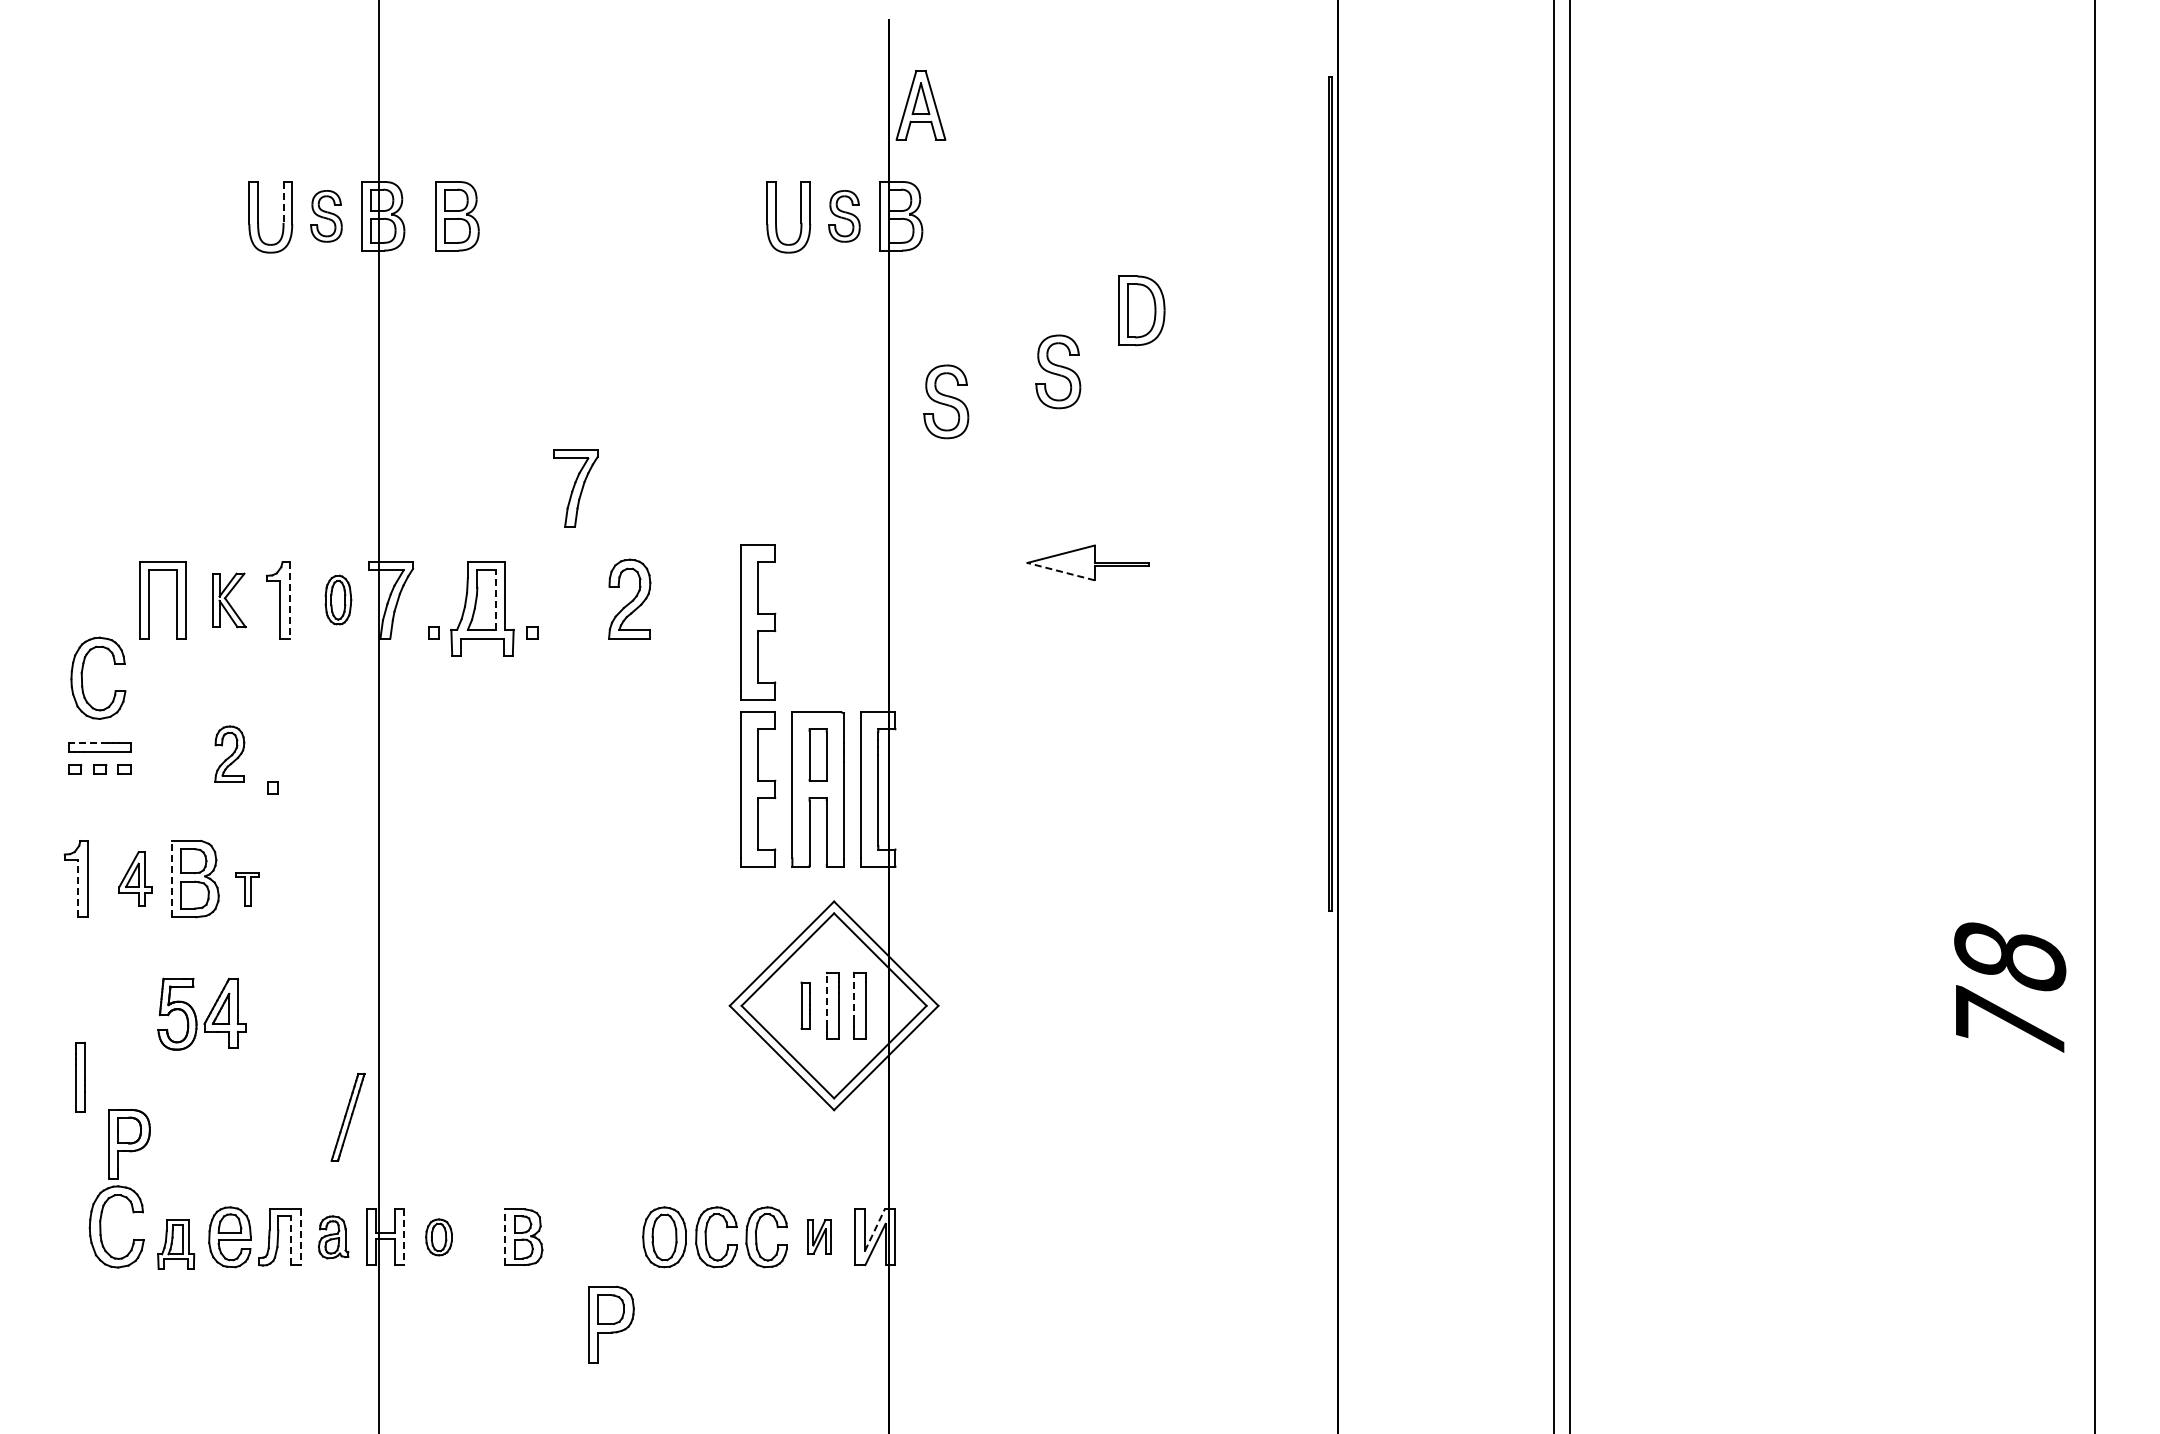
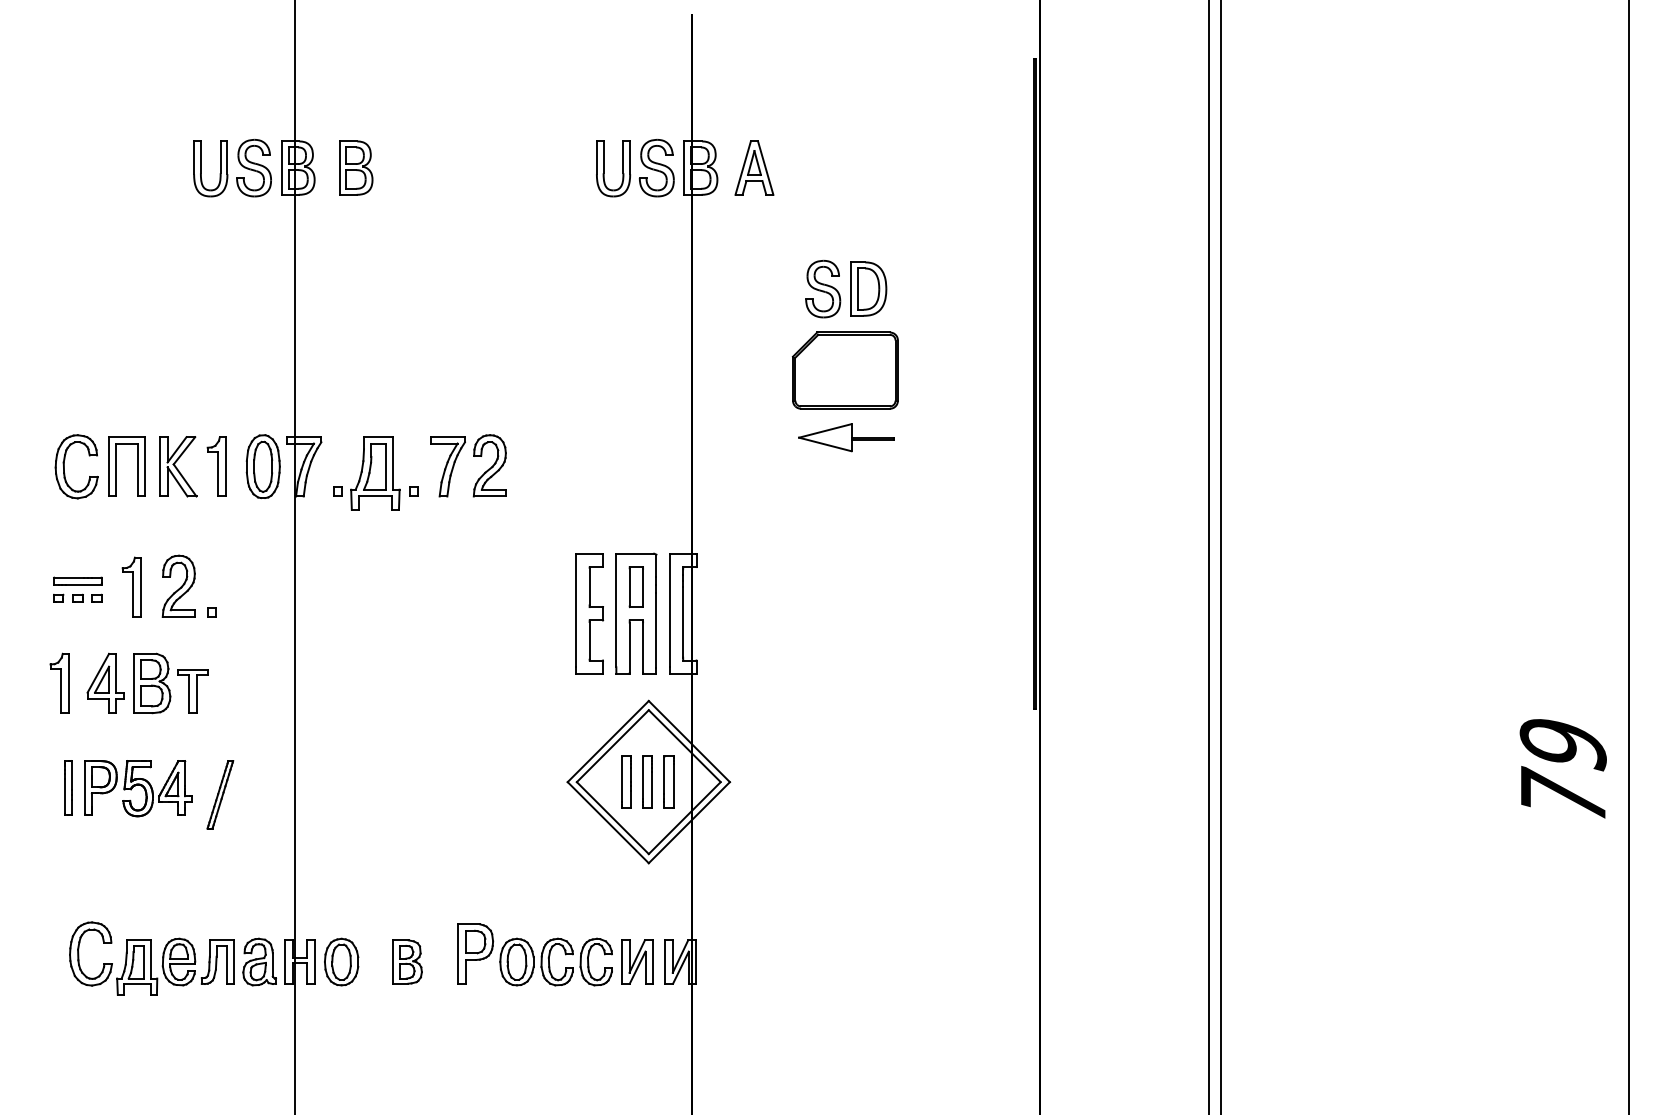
part: (920, 105) -> (754, 168), moved
line: (283, 202) -> (220, 157), dashed -> solid
part: (326, 216) -> (254, 168), size x1.43
part: (844, 216) -> (656, 168), size x1.43
part: (1141, 310) -> (868, 288), moved
part: (946, 401) -> (736, 312), removed
part: (1086, 476) -> (845, 370), added
part: (575, 488) -> (447, 466), moved
line: (1061, 571) -> (825, 444), dashed -> solid
part: (338, 599) -> (263, 466), size x1.67
part: (229, 600) -> (178, 466), size x1.43
line: (289, 600) -> (225, 466), dashed -> solid
line: (495, 600) -> (385, 466), dashed -> solid
part: (758, 622) -> (590, 484), removed
part: (82, 677) -> (64, 466), moved
line: (88, 743) -> (69, 578), dashed -> solid
part: (229, 753) -> (178, 585), size x1.43
part: (168, 755) -> (131, 587), added
part: (135, 878) -> (105, 683), size x1.43
line: (171, 878) -> (133, 683), dashed -> solid
line: (78, 888) -> (61, 690), dashed -> solid
part: (247, 889) -> (192, 691), size x1.67
text: (2010, 957) -> (1563, 744), 78 -> 79
line: (854, 996) -> (664, 774), dashed -> solid
line: (827, 1000) -> (643, 777), dashed -> solid
part: (805, 1005) -> (626, 781), size x1.43
part: (80, 1077) -> (68, 788), moved
part: (347, 1117) -> (219, 795), moved
part: (129, 1144) -> (100, 788), moved
line: (875, 1229) -> (680, 956), dashed -> solid
part: (819, 1236) -> (637, 961), size x1.67
line: (300, 1237) -> (233, 962), dashed -> solid
part: (333, 1237) -> (259, 962), size x1.43
line: (404, 1237) -> (314, 962), dashed -> solid
part: (438, 1237) -> (341, 962), size x1.67
line: (505, 1237) -> (393, 962), dashed -> solid
line: (291, 1240) -> (226, 964), dashed -> solid
part: (175, 1244) -> (136, 967), size x1.43
part: (611, 1324) -> (475, 953), moved

